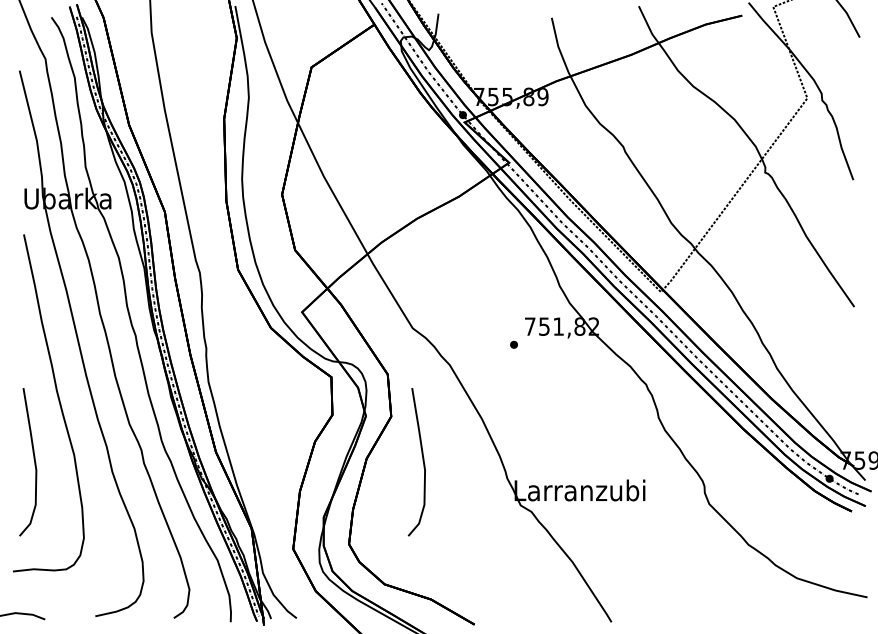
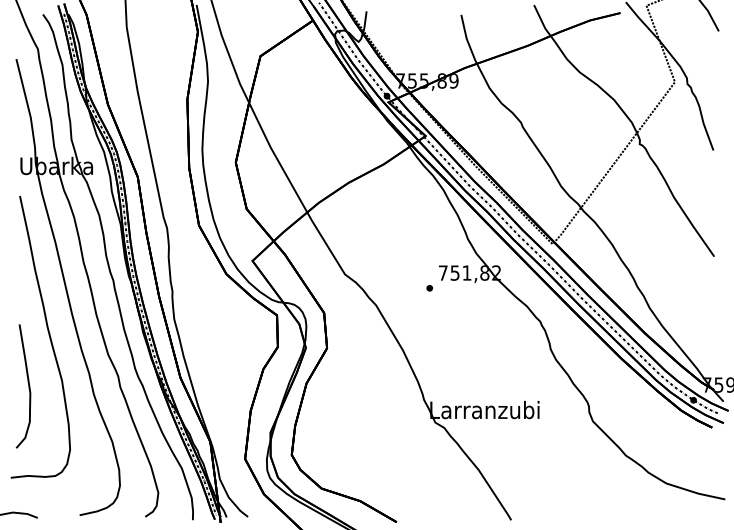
curve: (422, 462) -> (353, 386), removed

